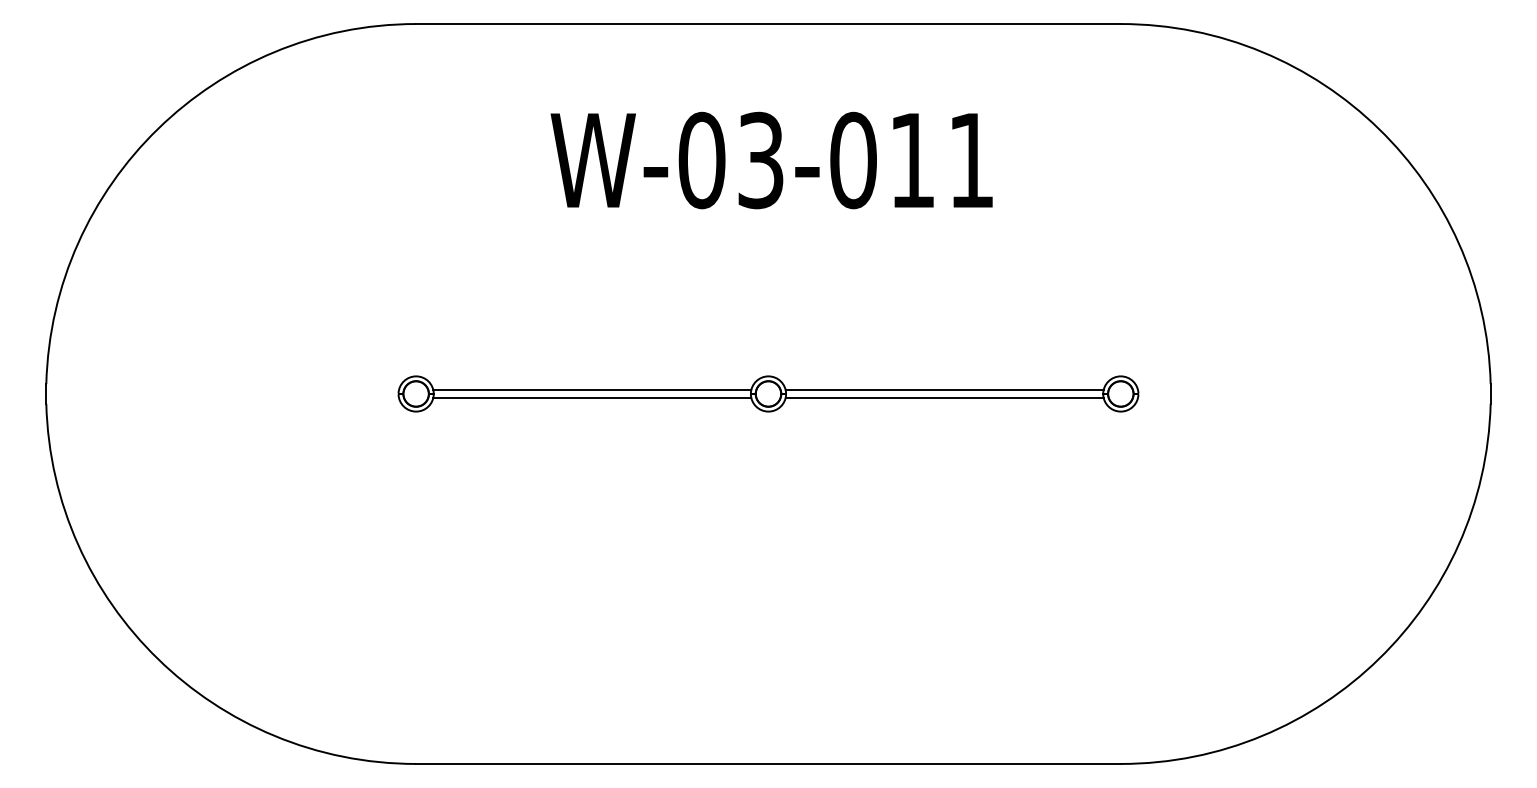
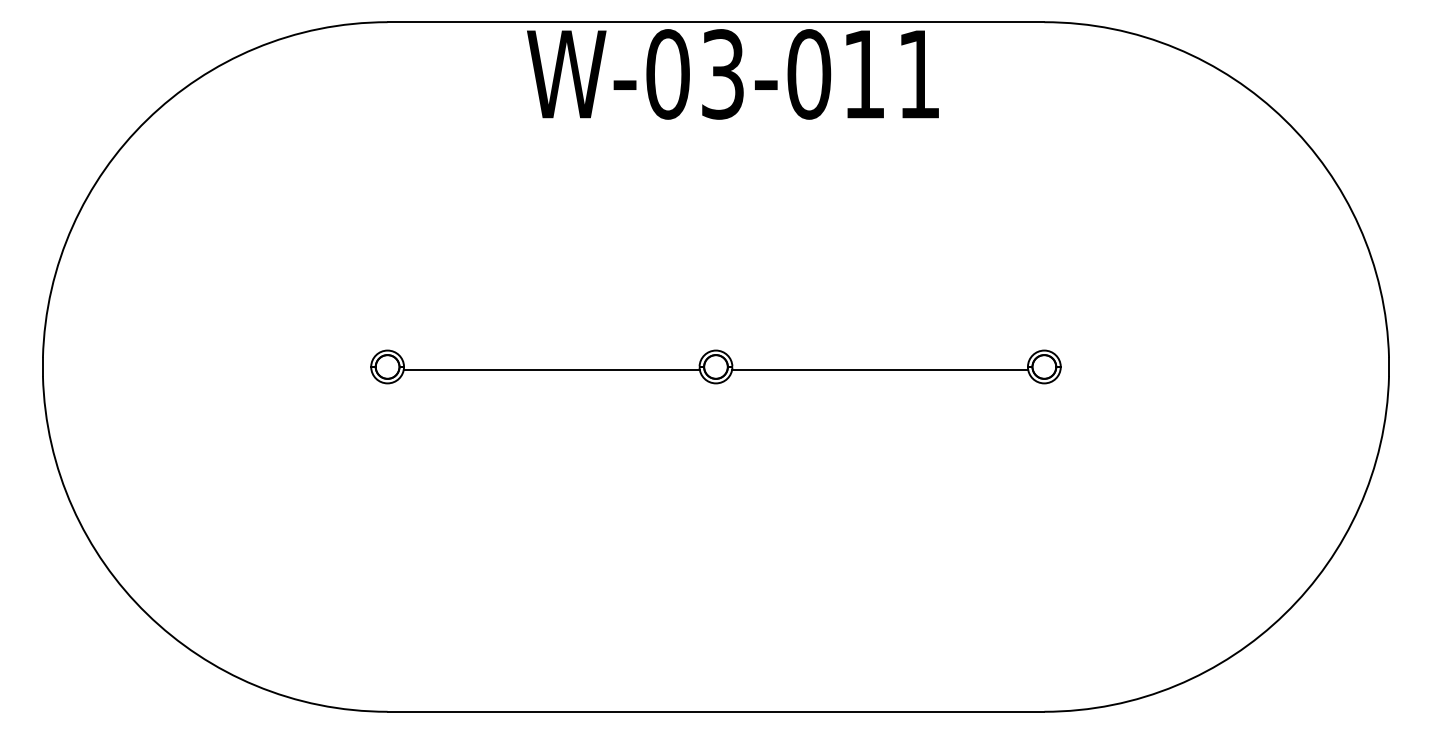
text: (771, 160) -> (732, 74), moved
line: (591, 390) -> (551, 363), removed
line: (945, 390) -> (880, 363), removed

